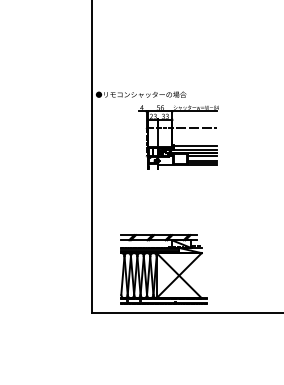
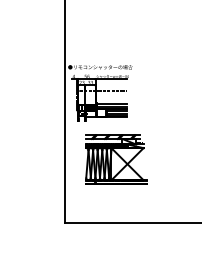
part: (178, 137) -> (99, 97), moved
part: (163, 269) -> (116, 159), moved

